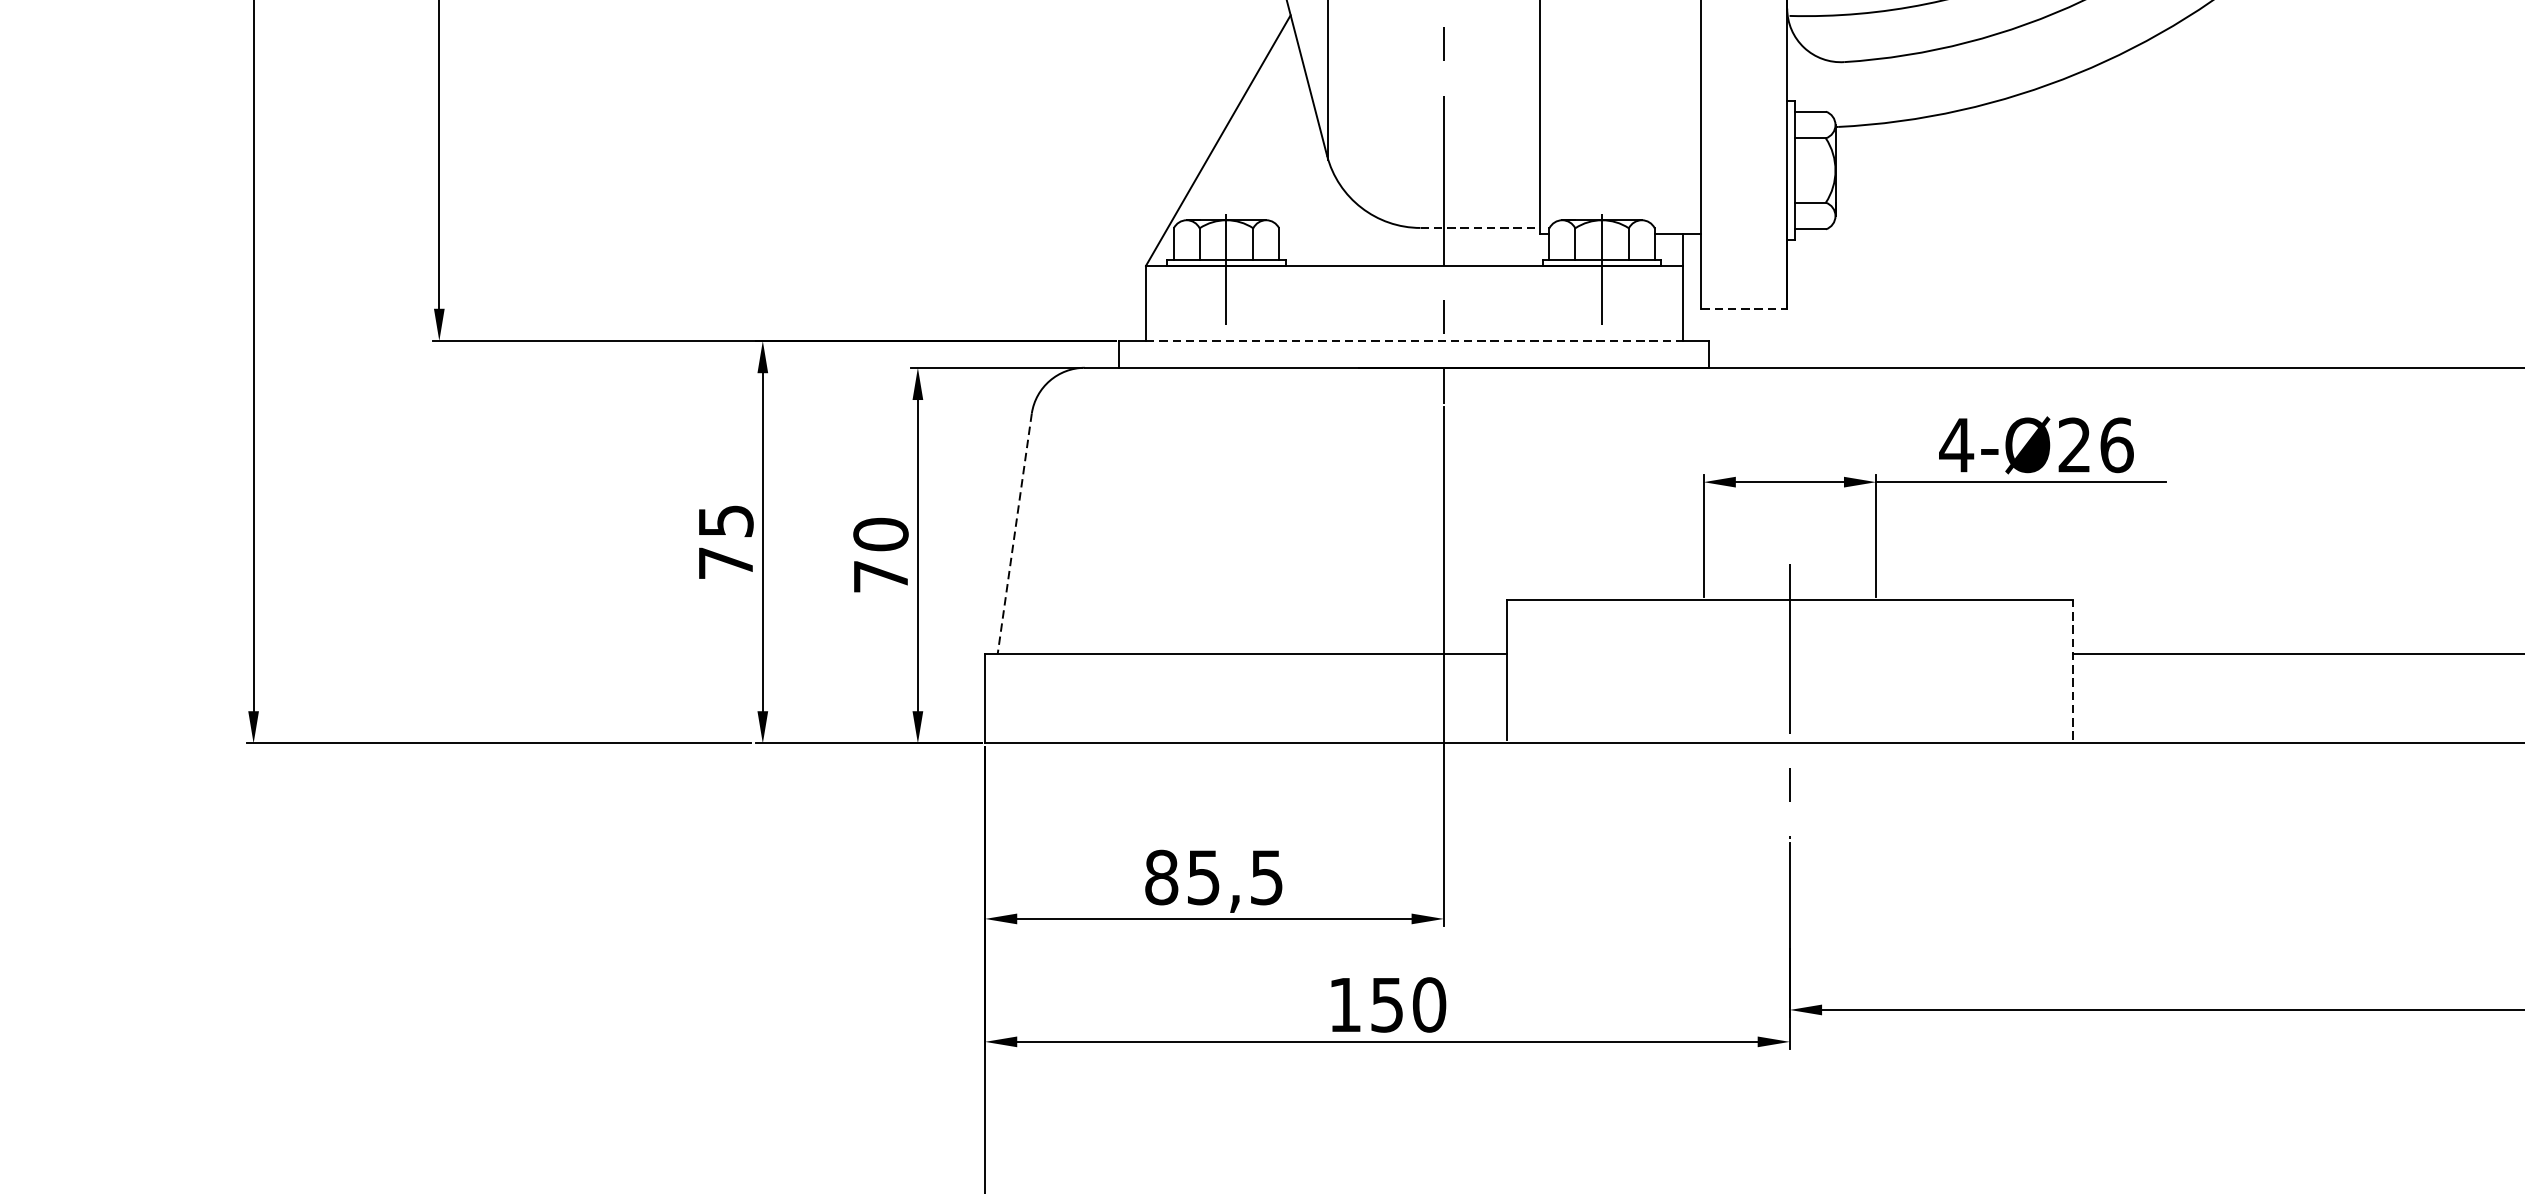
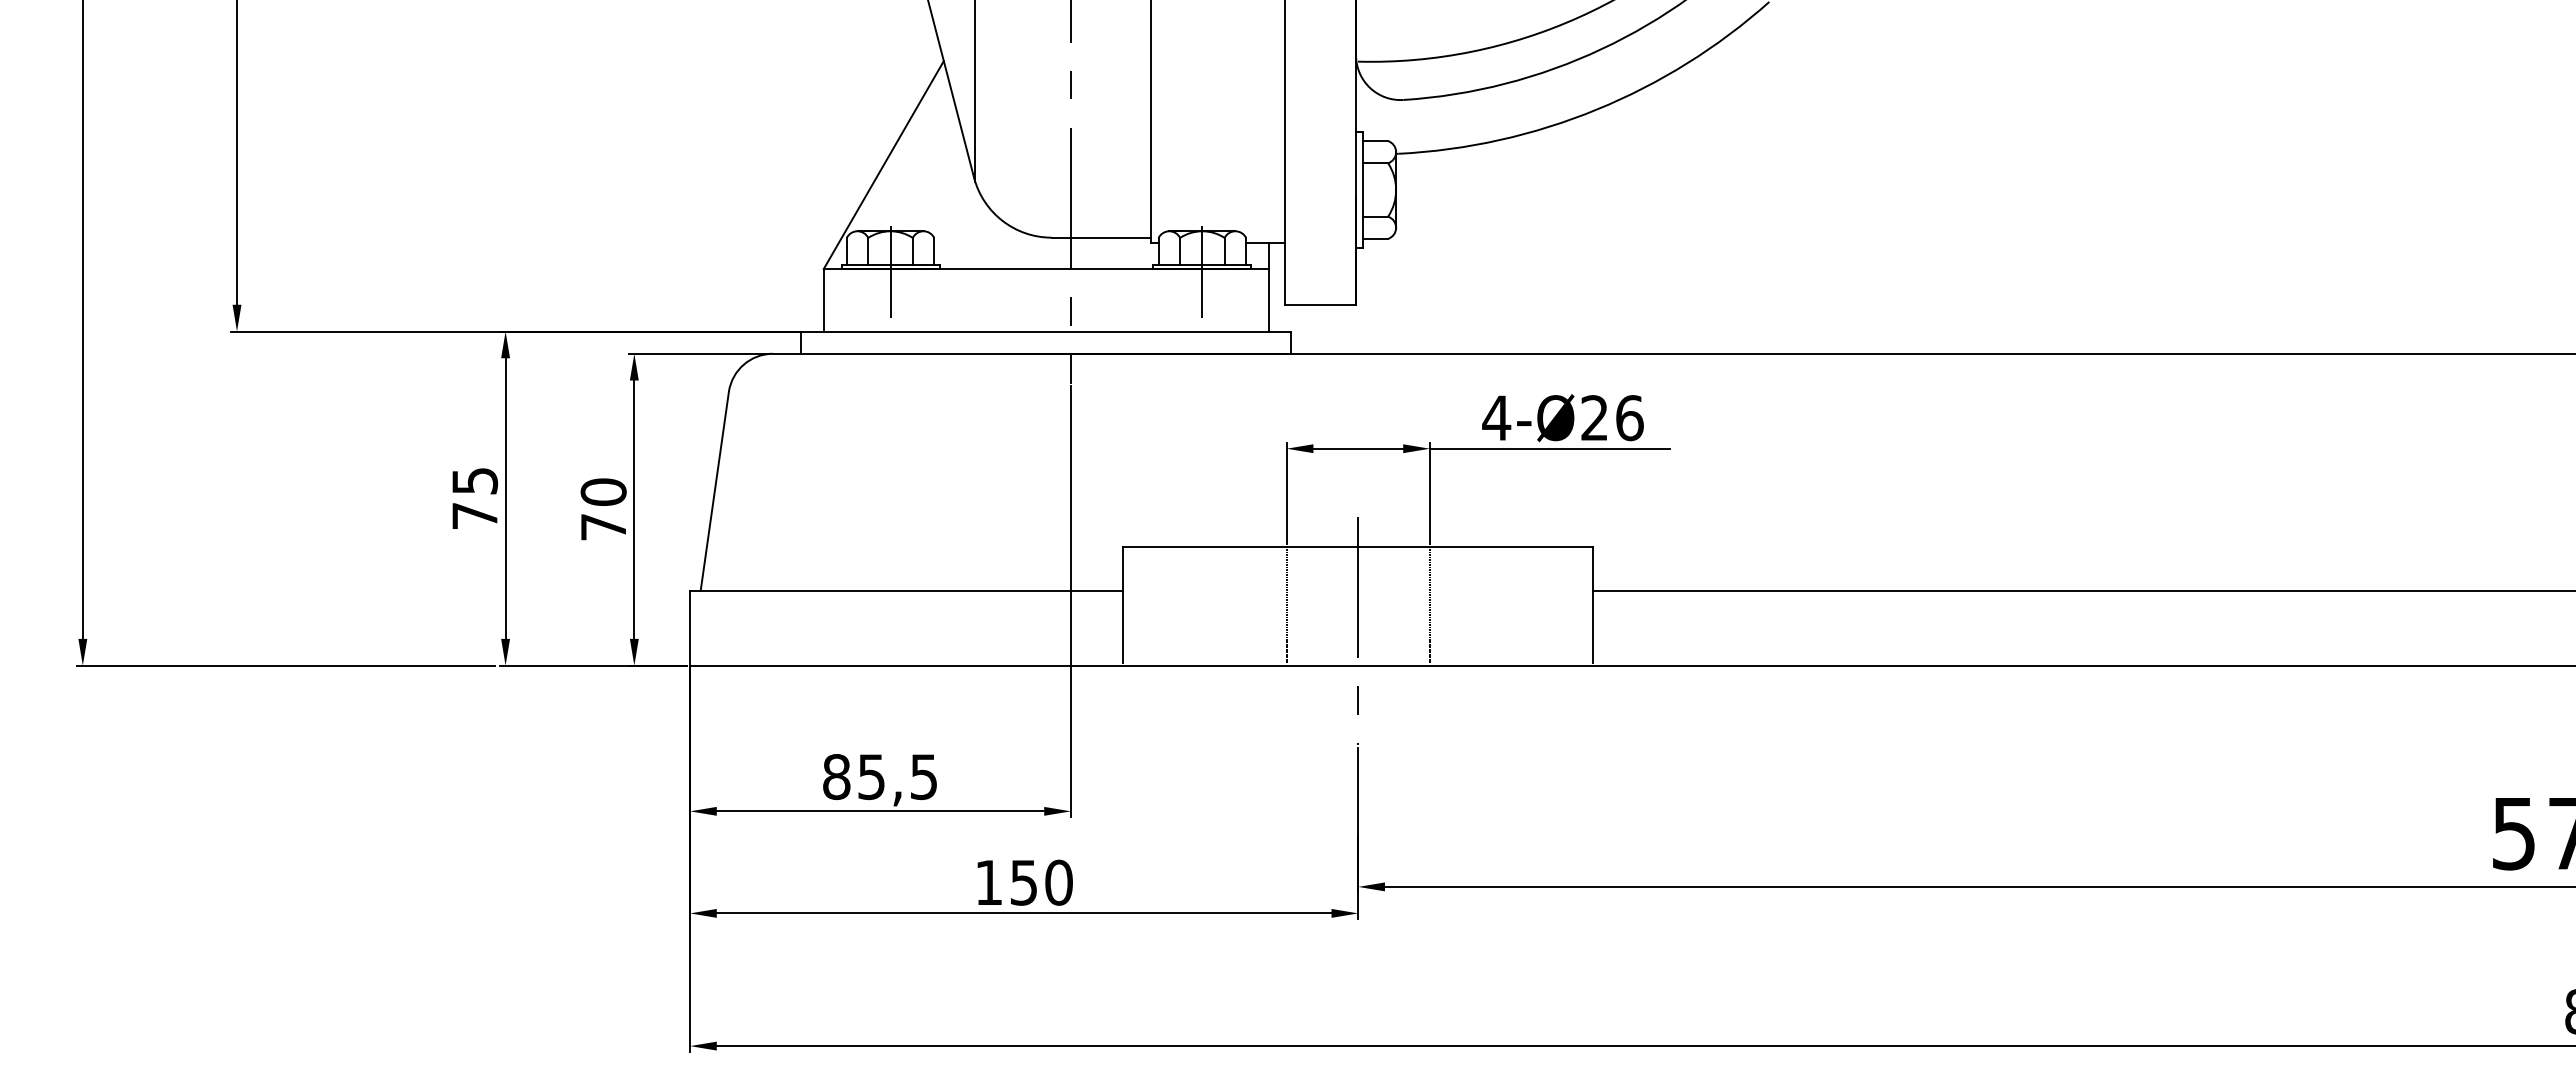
line: (1480, 227) -> (1101, 237), dashed -> solid
line: (1744, 308) -> (1320, 304), dashed -> solid
line: (1414, 340) -> (1046, 331), dashed -> solid
line: (1014, 533) -> (714, 491), dashed -> solid
line: (1703, 669) -> (1286, 604), added
line: (1875, 669) -> (1429, 604), added
line: (2073, 669) -> (1593, 604), dashed -> solid

